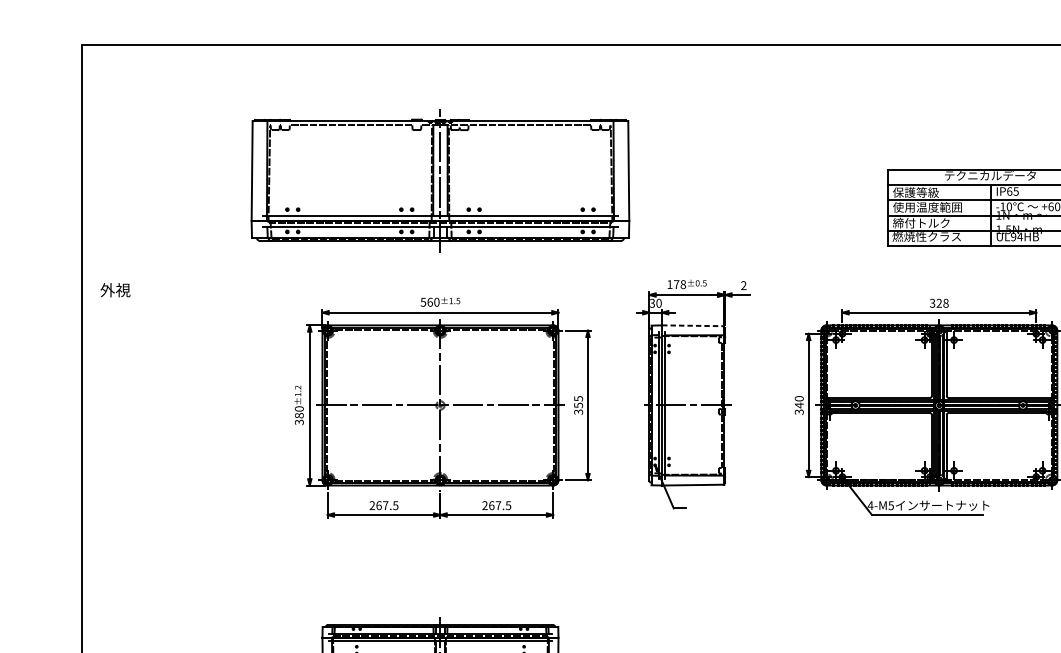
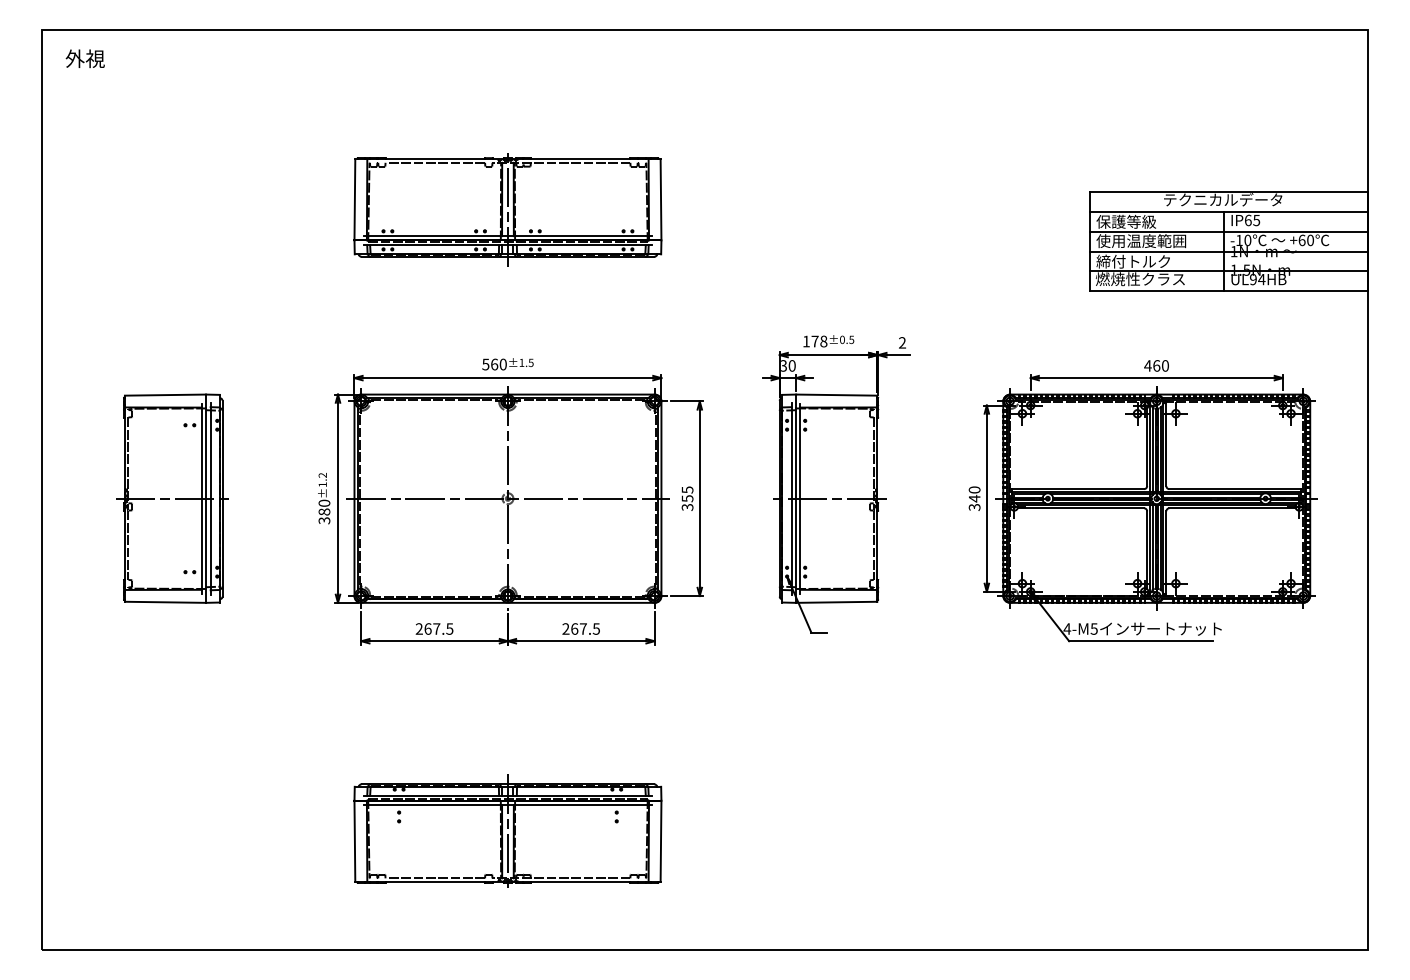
part: (440, 183) -> (507, 209), size x0.62
text: (114, 289) -> (84, 58), moved
text: (939, 303) -> (1156, 365), 328 -> 460
line: (693, 326) -> (836, 395), dashed -> solid
part: (182, 405) -> (172, 498), added

